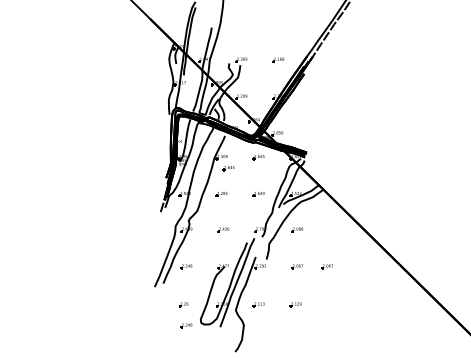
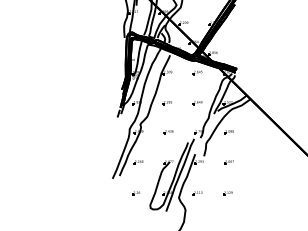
part: (228, 168) -> (172, 81), removed
part: (326, 266) -> (253, 162), removed
part: (186, 325) -> (138, 210), removed

